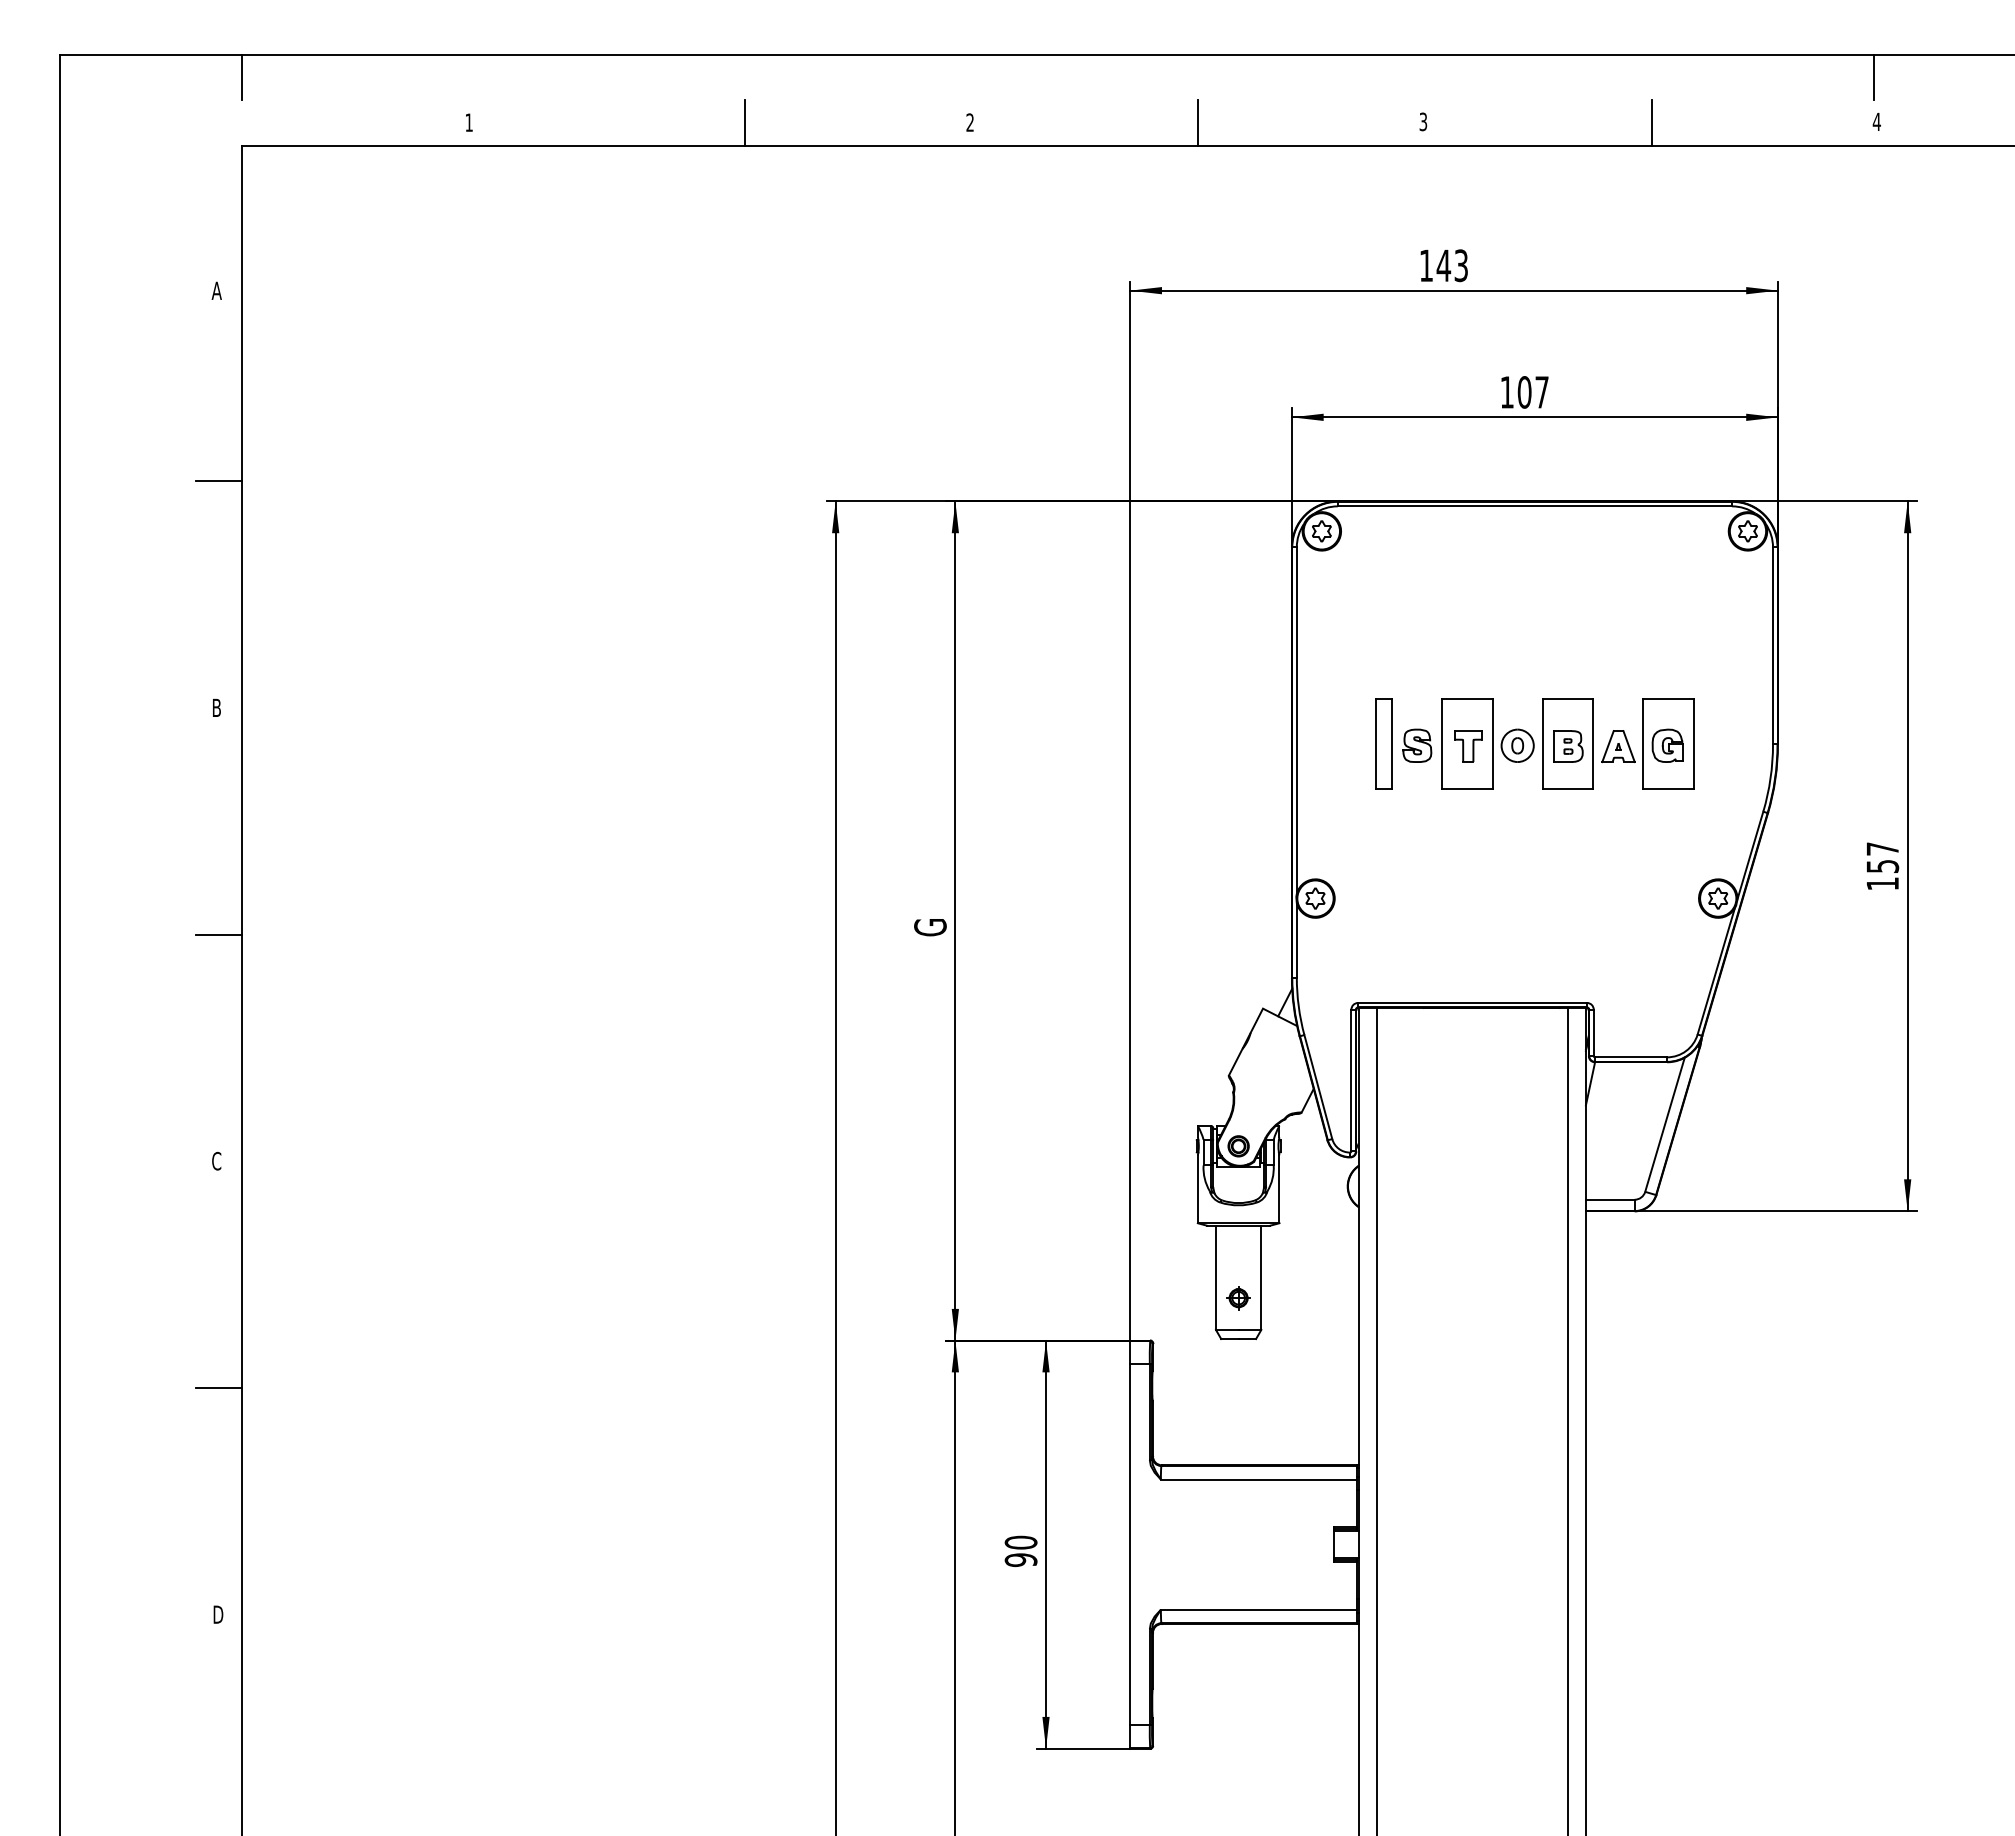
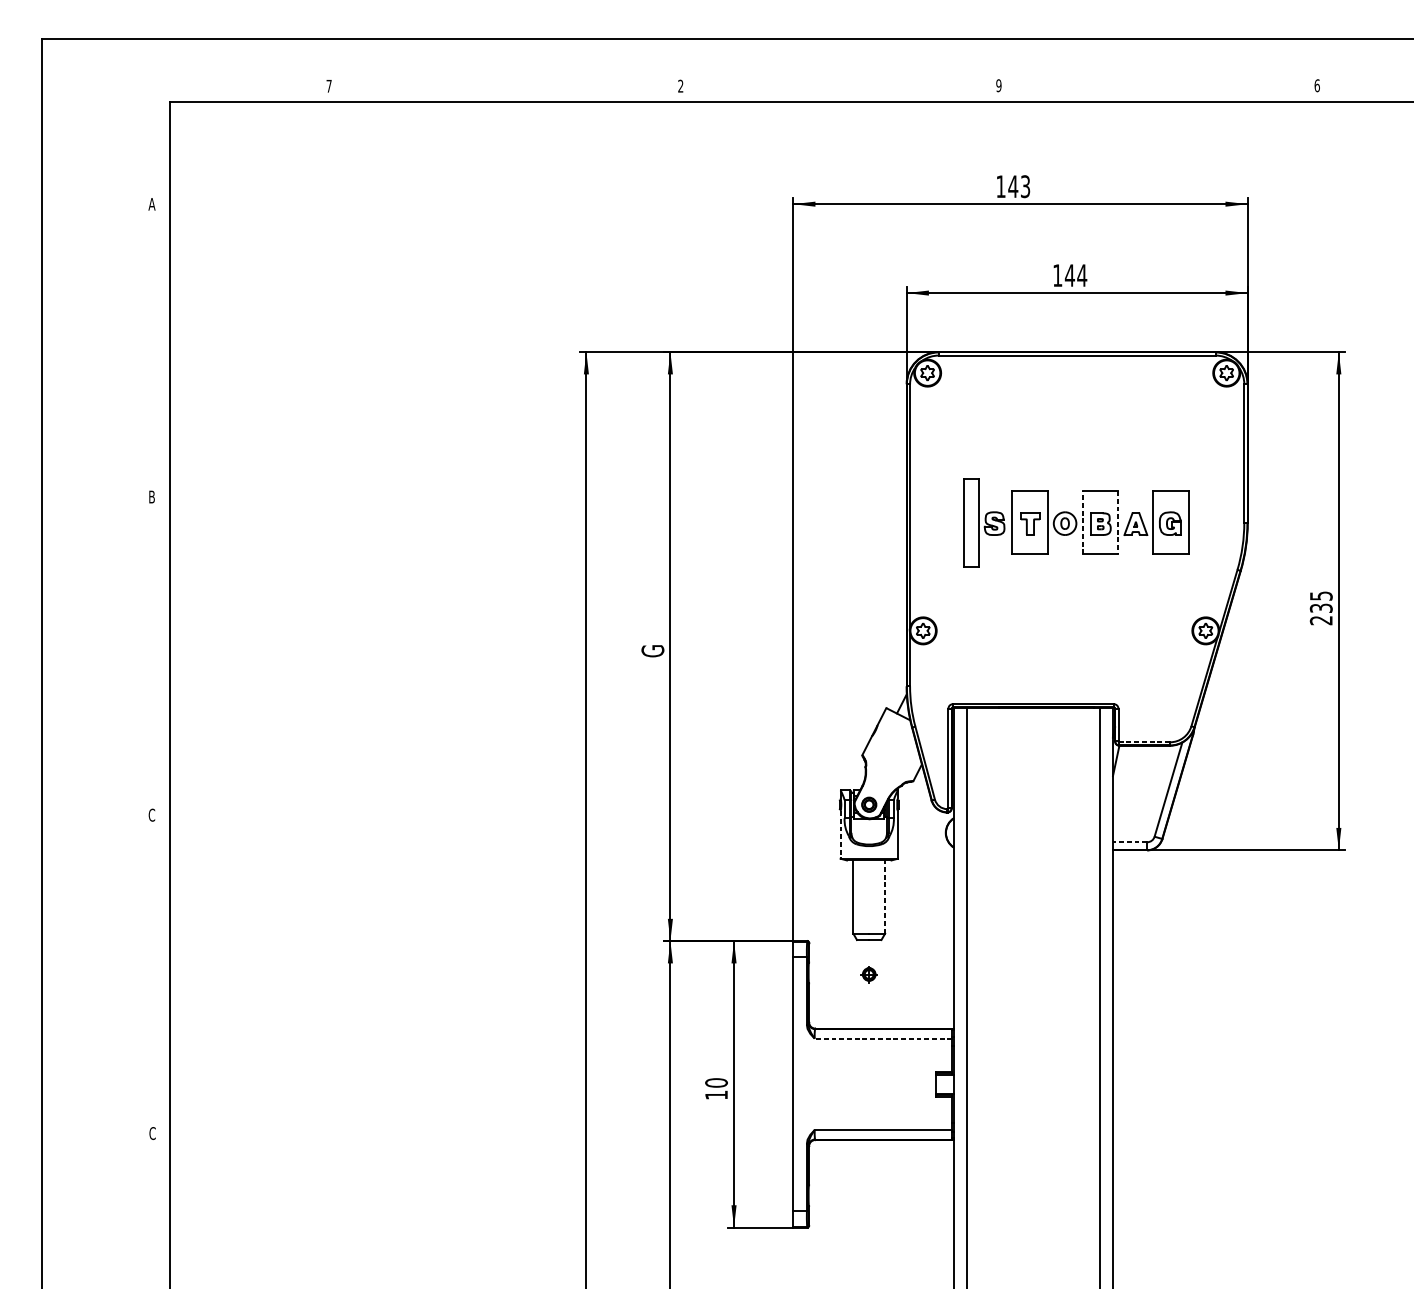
line: (241, 77) -> (169, 54), removed
line: (1873, 77) -> (1314, 54), removed
text: (1423, 121) -> (998, 85), 3 -> 9
text: (1876, 121) -> (1316, 85), 4 -> 6
text: (468, 122) -> (328, 86), 1 -> 7
line: (745, 122) -> (523, 86), removed
line: (1198, 122) -> (841, 86), removed
line: (1651, 122) -> (1159, 86), removed
text: (1533, 392) -> (1076, 275), 107 -> 144
line: (218, 481) -> (153, 338), removed
part: (1383, 743) -> (970, 522), size x1.4
line: (1542, 744) -> (1082, 522), solid -> dashed
line: (1593, 744) -> (1118, 522), solid -> dashed
text: (1882, 866) -> (1321, 608), 157 -> 235
line: (218, 934) -> (153, 656), removed
line: (1630, 1057) -> (1144, 742), solid -> dashed
line: (1197, 1189) -> (840, 835), solid -> dashed
line: (1609, 1199) -> (1129, 842), solid -> dashed
line: (1261, 1277) -> (885, 896), solid -> dashed
part: (1238, 1298) -> (869, 974), moved
line: (218, 1387) -> (153, 974), removed
line: (1258, 1479) -> (883, 1038), solid -> dashed
text: (1020, 1560) -> (716, 1095), 90 -> 10
text: (218, 1614) -> (153, 1133), D -> C

